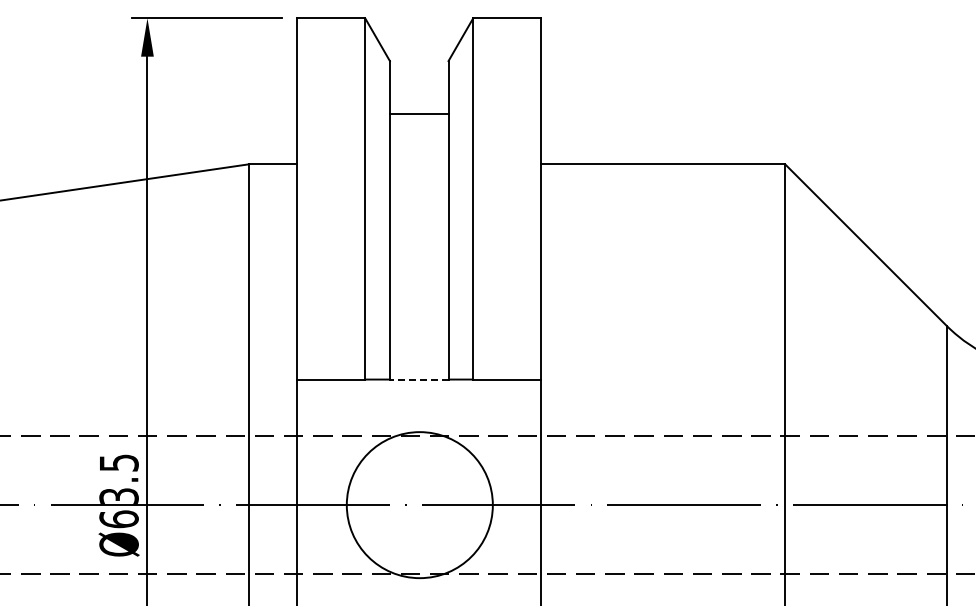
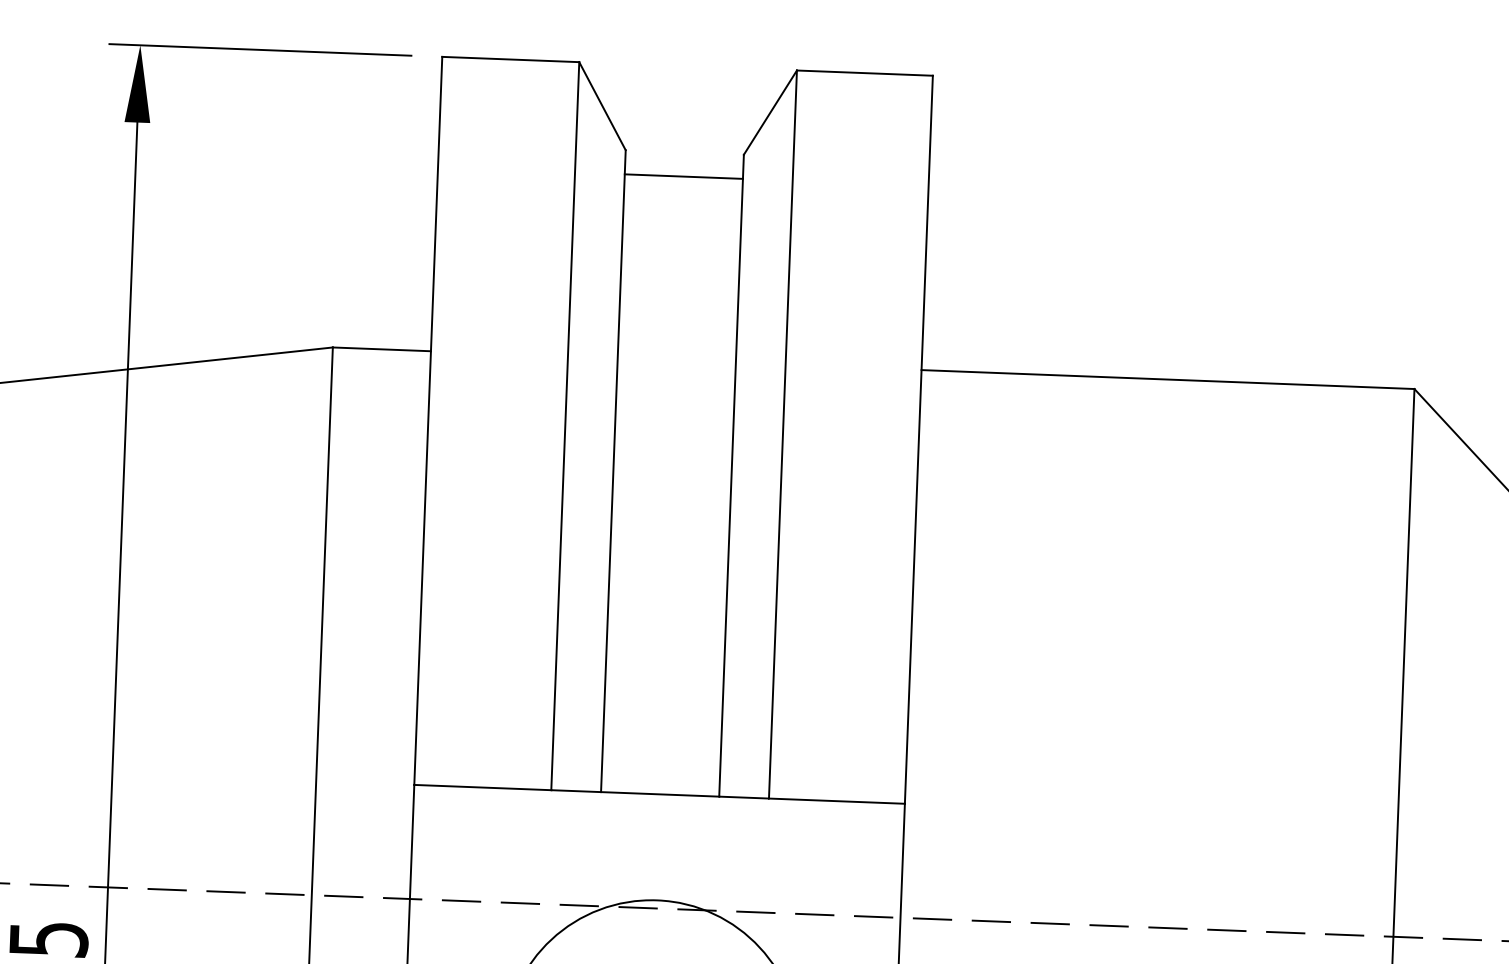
line: (418, 114) -> (682, 177), moved
line: (418, 379) -> (658, 794), dashed -> solid

